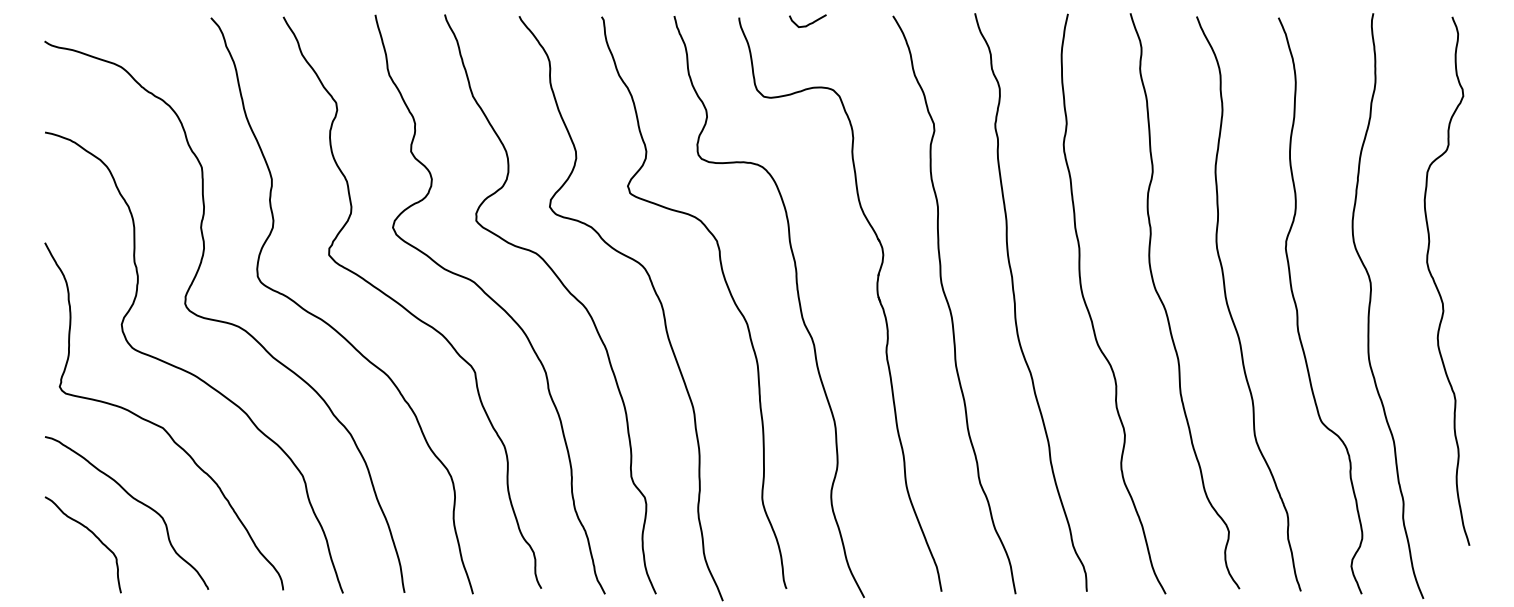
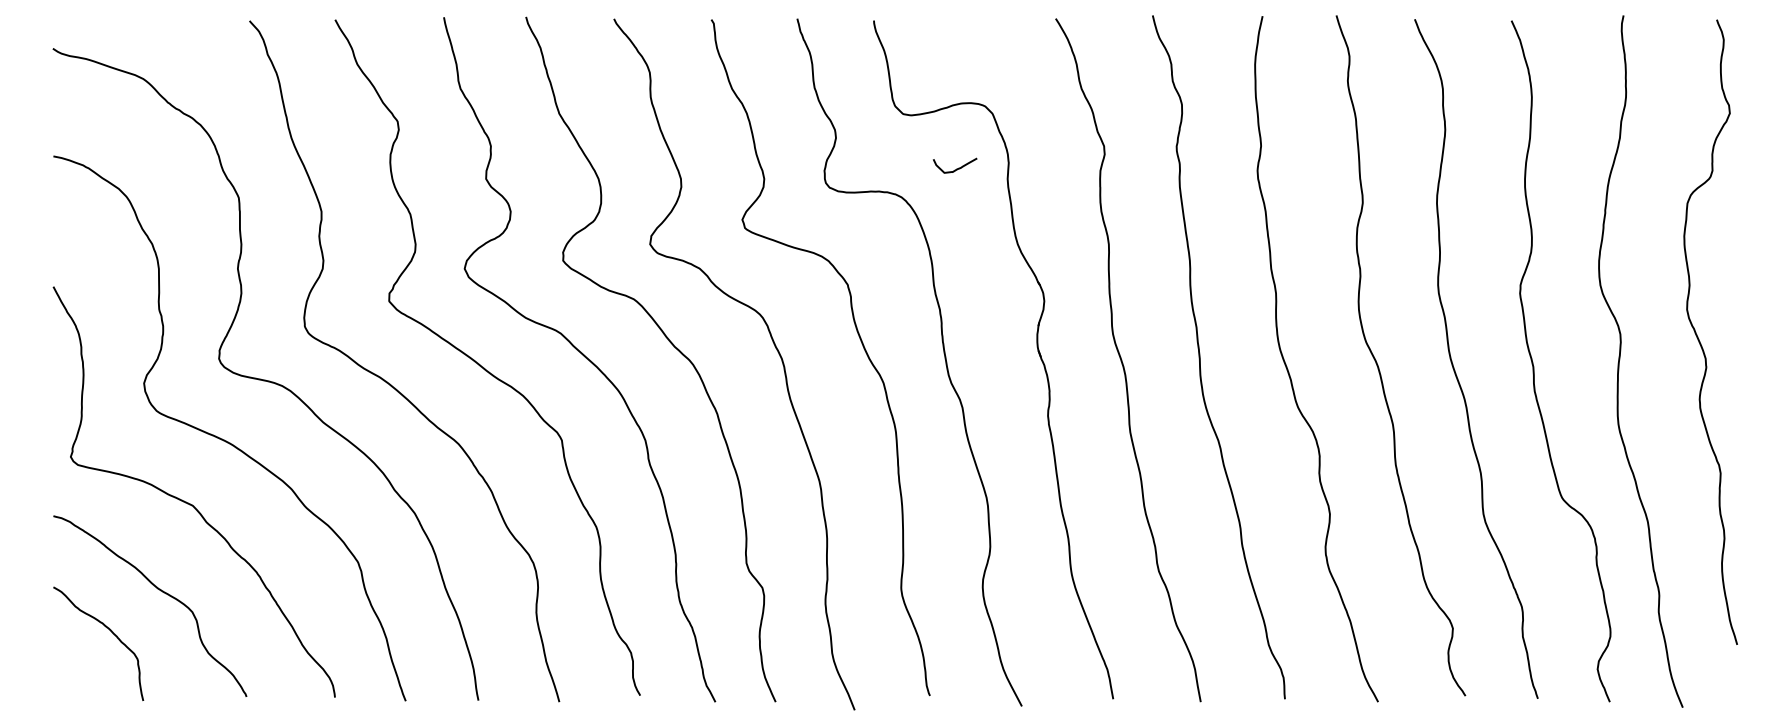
curve: (809, 23) -> (956, 168), moved

